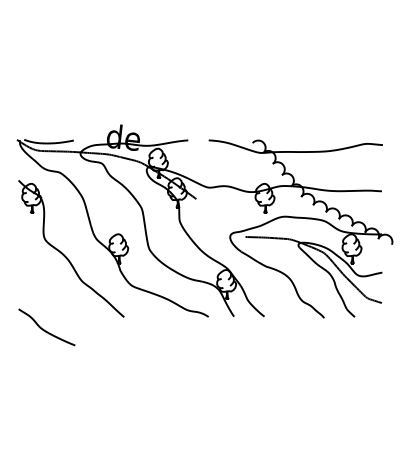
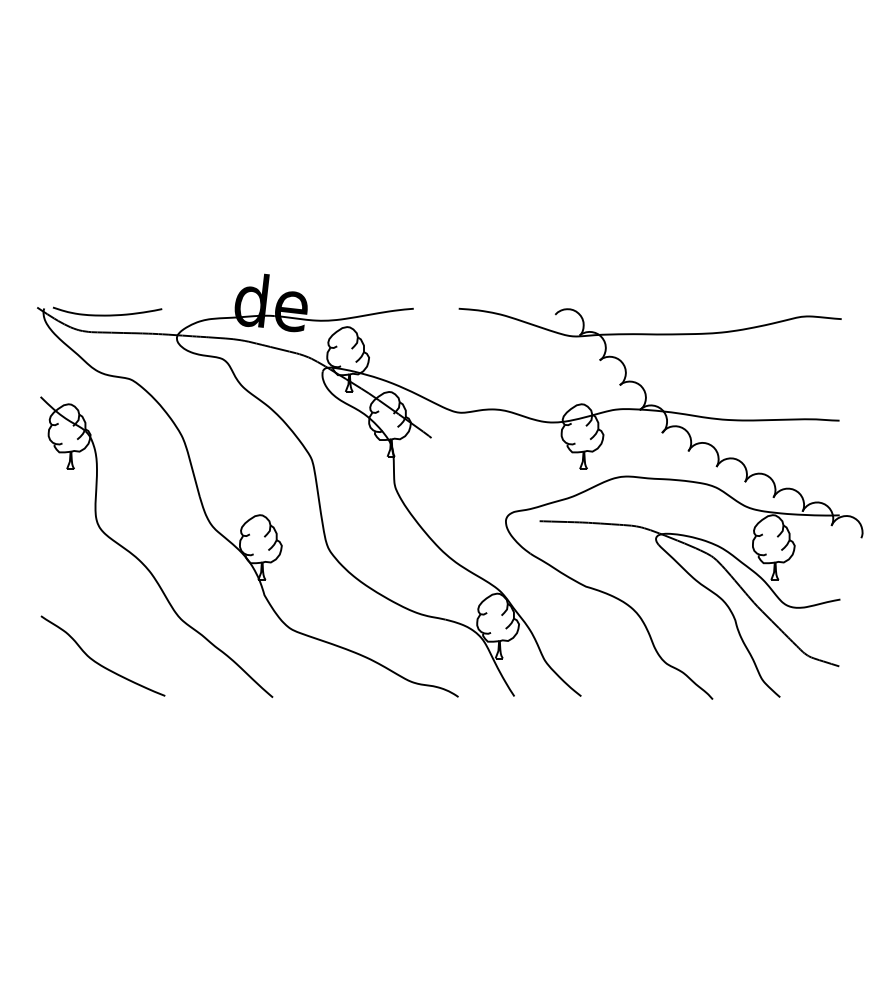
curve: (44, 329) -> (97, 660), moved

